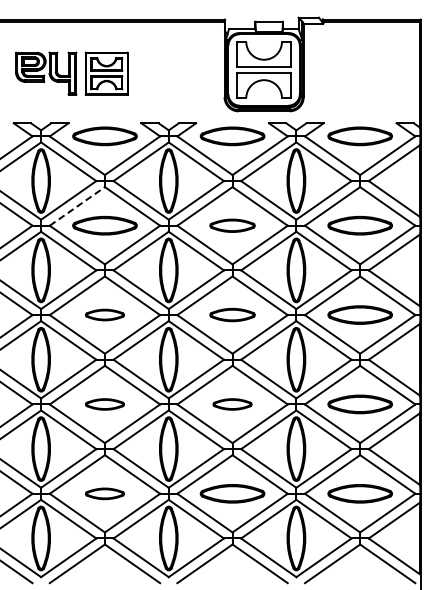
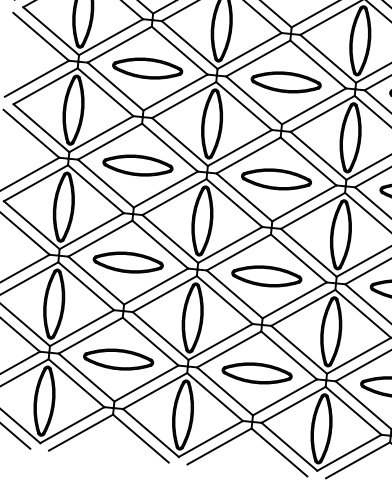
line: (77, 206) -> (119, 44), dashed -> solid
part: (232, 225) -> (286, 82), size x1.43
part: (104, 314) -> (137, 164), size x1.67
part: (232, 314) -> (276, 178), size x1.43
part: (104, 404) -> (127, 262), size x1.67
part: (232, 404) -> (266, 276), size x1.67
part: (104, 493) -> (118, 359), size x1.67

